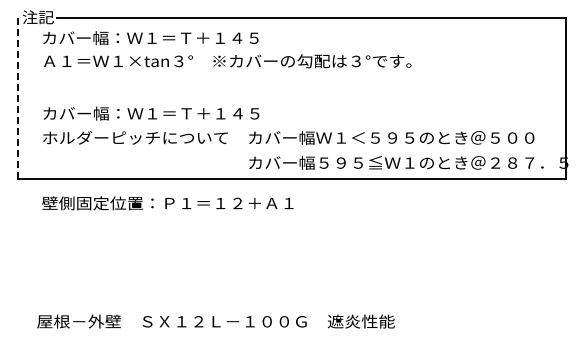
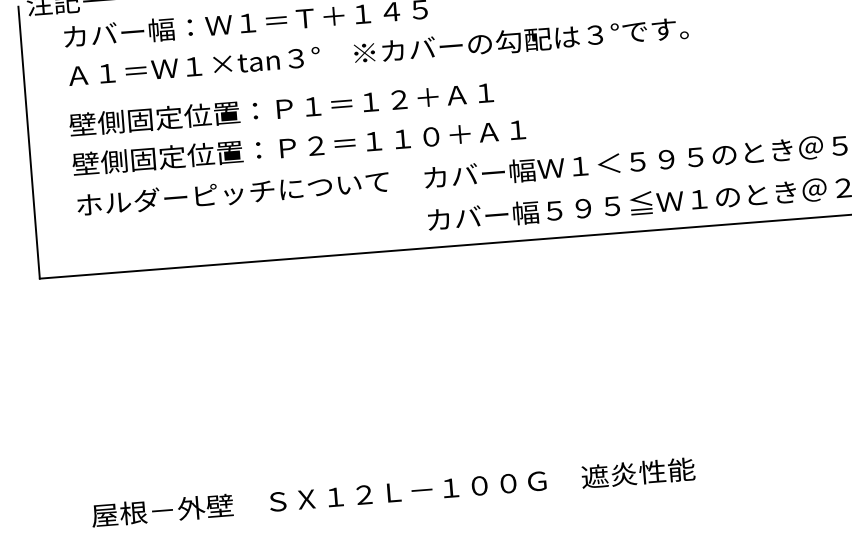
line: (17, 98) -> (28, 142), dashed -> solid
text: (176, 113) -> (299, 146), カバー幅：Ｗ１＝Ｔ＋１４５ -> 壁側固定位置：Ｐ２＝１１０＋Ａ１
text: (167, 203) -> (280, 109), moved

